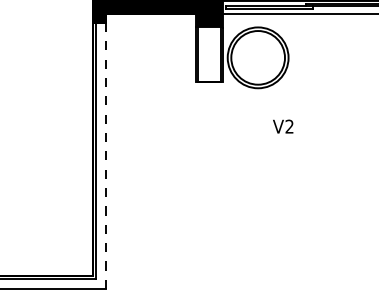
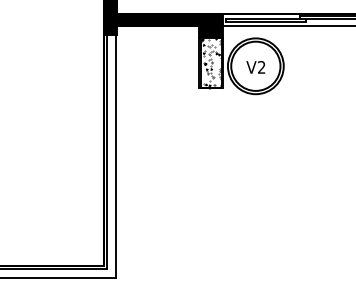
hatch: (209, 54) -> (211, 63), added
text: (282, 126) -> (255, 67), moved
line: (106, 156) -> (116, 156), dashed -> solid

